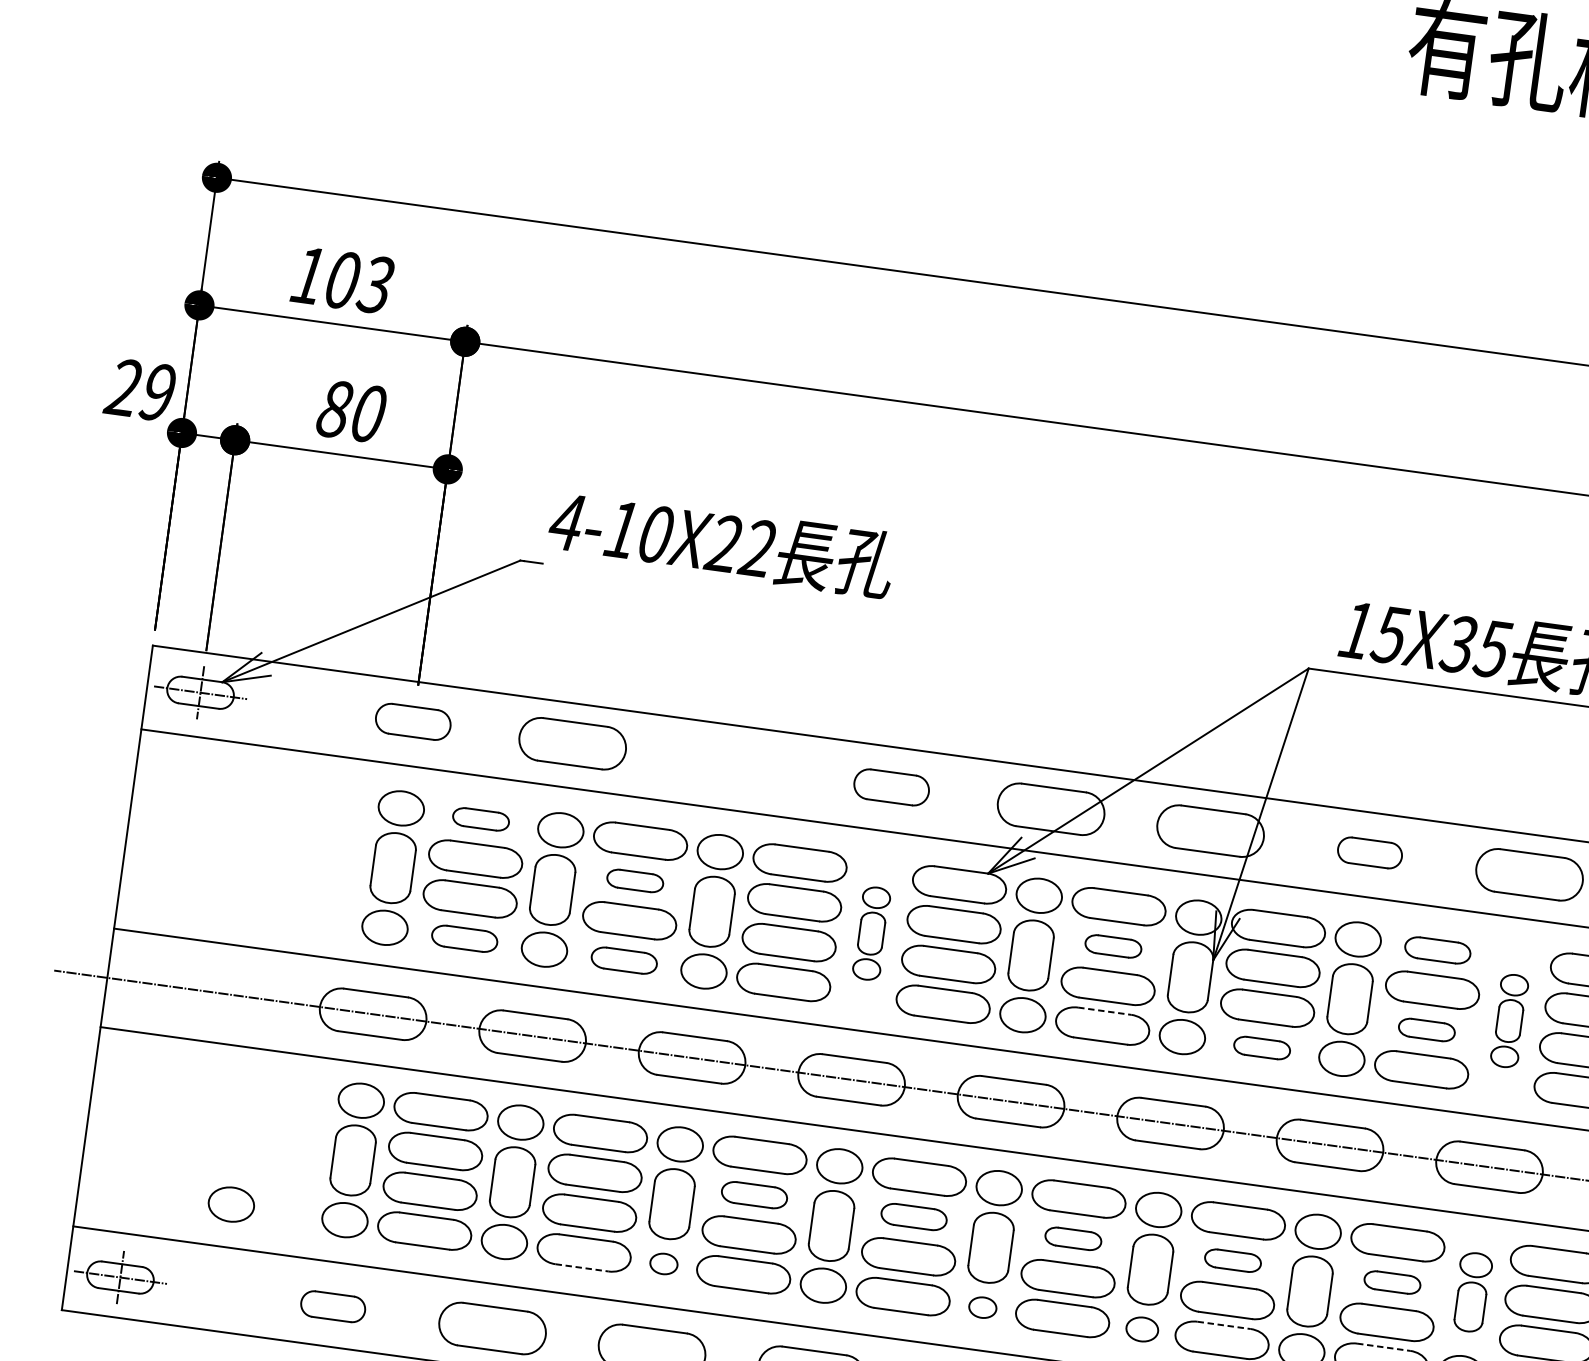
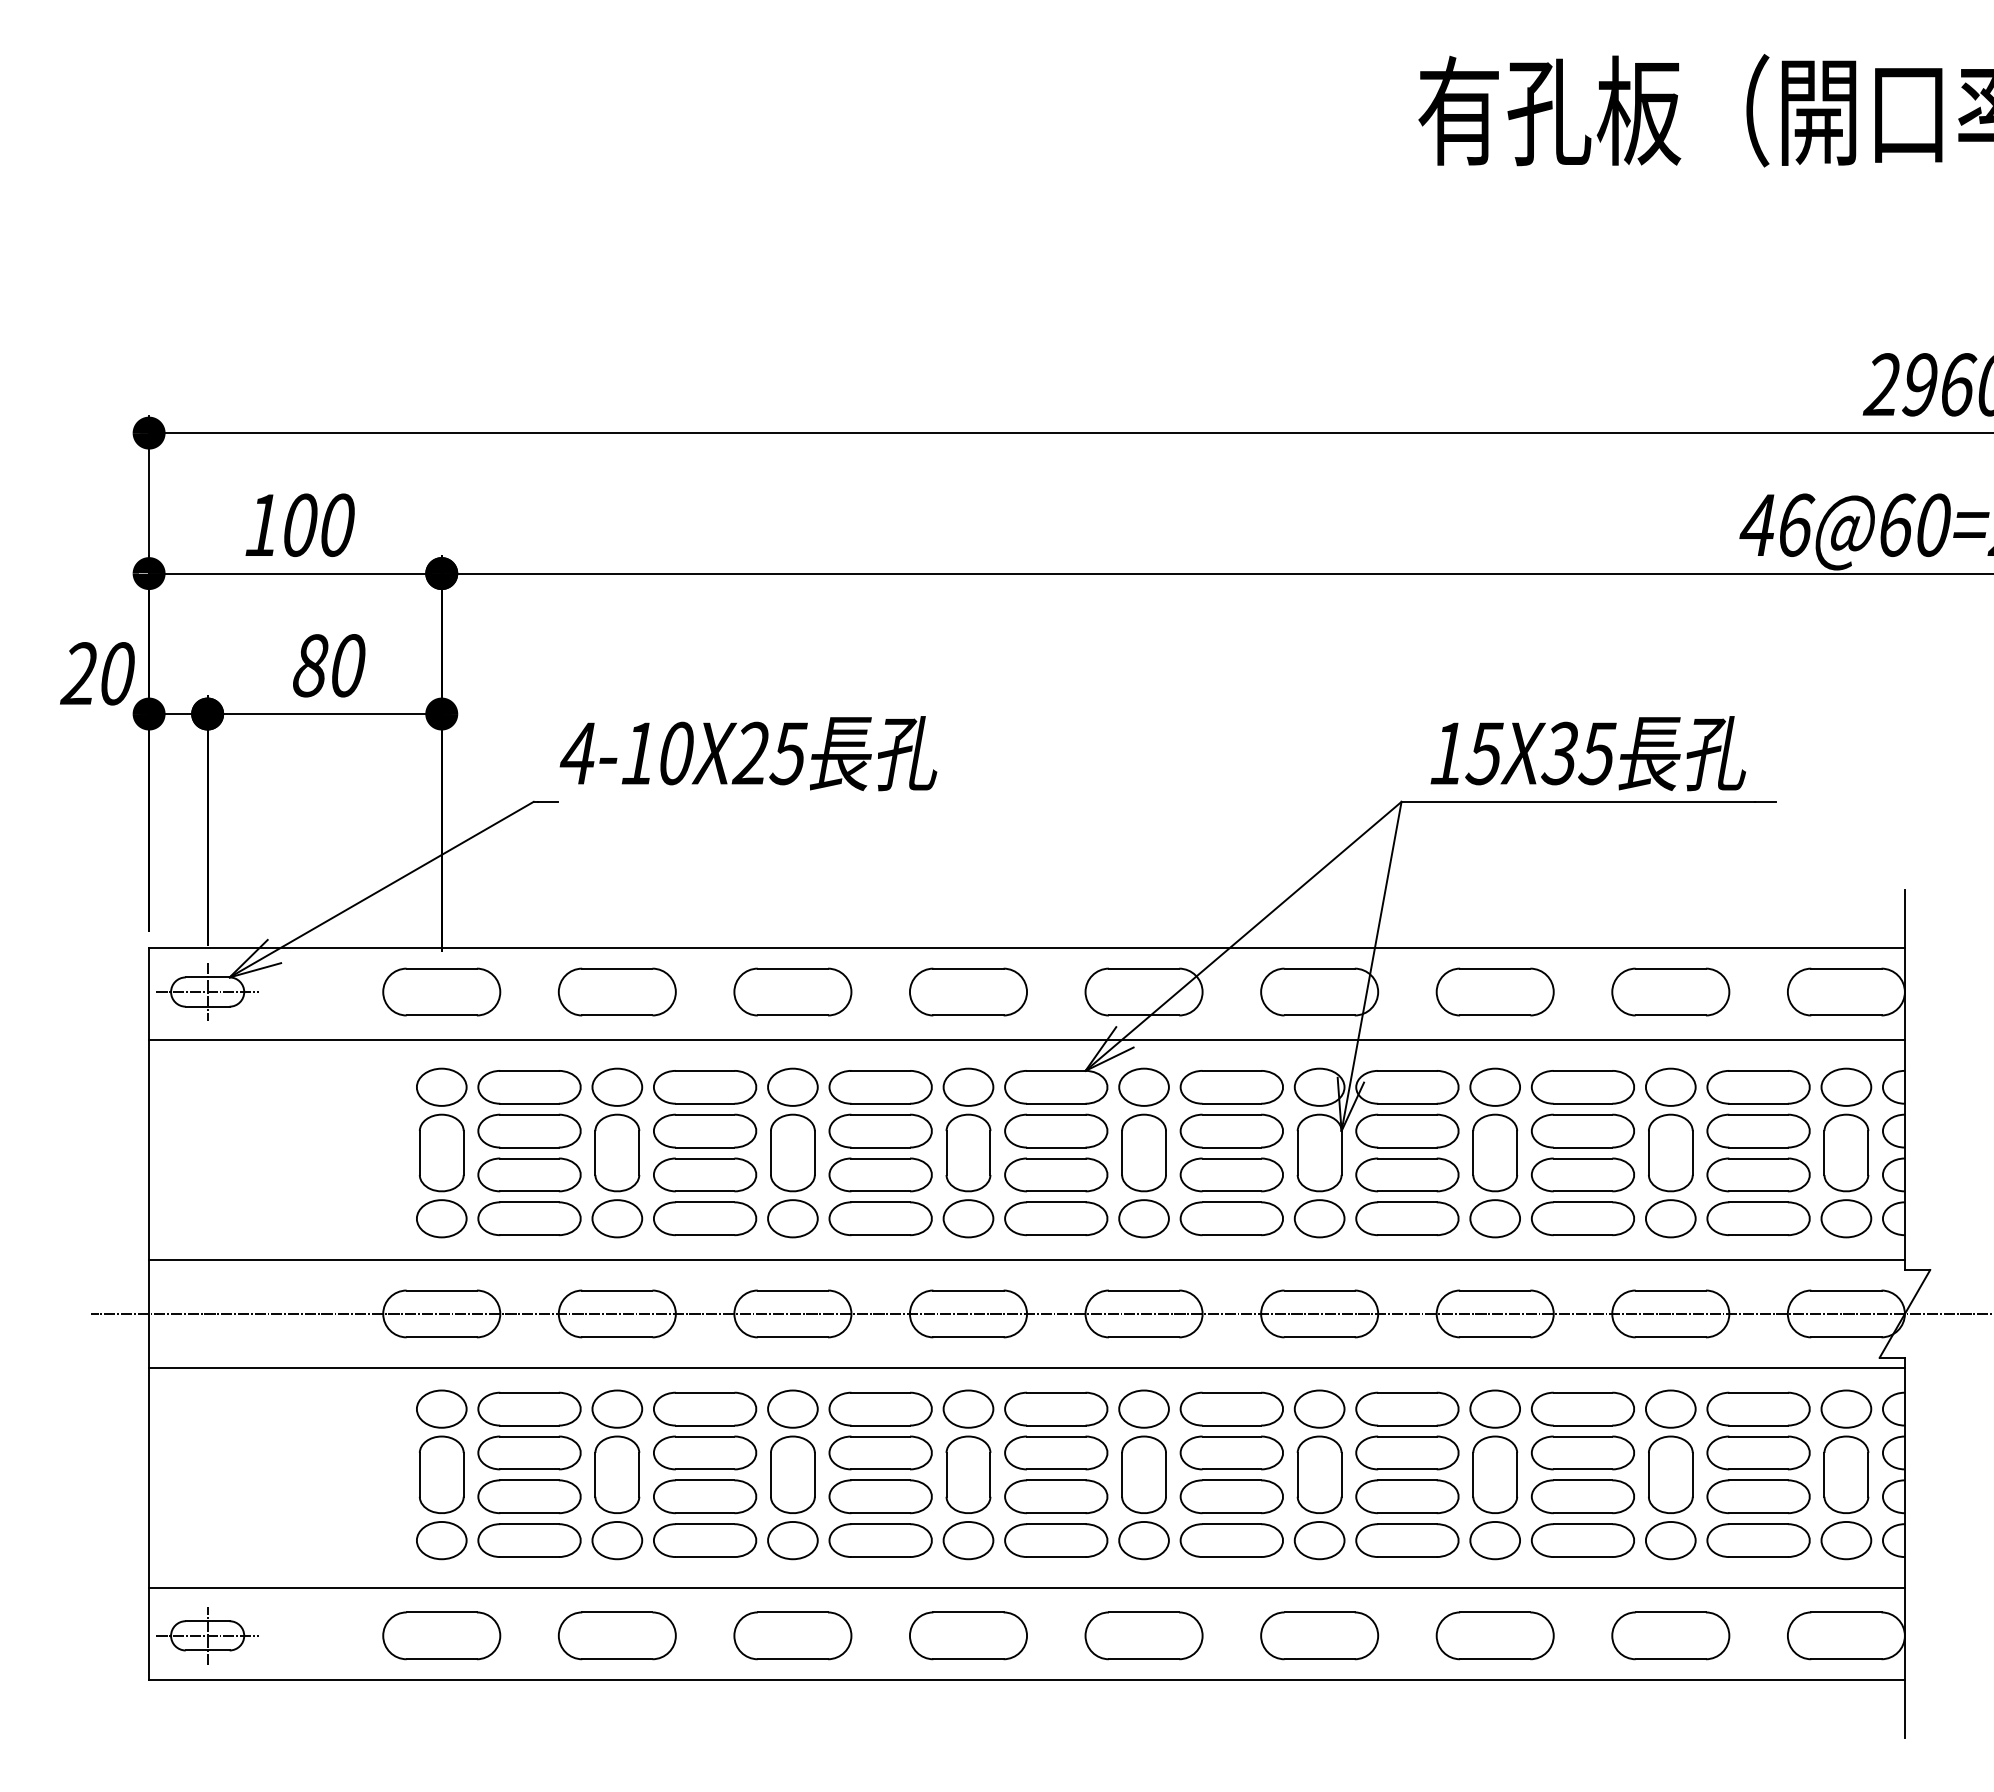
text: (374, 283) -> (335, 524), 103 -> 100
text: (157, 392) -> (116, 673), 29 -> 20
text: (757, 548) -> (788, 753), 4-10X22 -> 4-10X25
part: (413, 721) -> (441, 991), size x1.43
part: (731, 765) -> (792, 991), added
part: (891, 786) -> (968, 991), size x1.43
part: (481, 819) -> (529, 1087), size x1.67
part: (1369, 852) -> (1494, 991), size x1.67
part: (635, 880) -> (705, 1130), size x1.67
part: (871, 933) -> (968, 1152), size x1.67
part: (464, 938) -> (529, 1218), size x1.43
part: (1113, 945) -> (1231, 1130), size x1.67
part: (1437, 950) -> (1582, 1087), size x1.43
part: (624, 960) -> (705, 1218), size x1.43
line: (1105, 1011) -> (1232, 1202), dashed -> solid
part: (1509, 1020) -> (1670, 1152), size x1.67
part: (1426, 1029) -> (1582, 1174), size x1.67
part: (1262, 1047) -> (1407, 1218), size x1.67
part: (754, 1194) -> (880, 1452), size x1.43
part: (231, 1204) -> (316, 1540), removed
part: (914, 1216) -> (1056, 1452), size x1.43
part: (1073, 1238) -> (1231, 1452), size x1.67
part: (1233, 1260) -> (1407, 1452), size x1.67
part: (663, 1263) -> (792, 1540), size x1.67
line: (582, 1268) -> (705, 1557), dashed -> solid
part: (1392, 1282) -> (1582, 1452), size x1.67
part: (1472, 1292) -> (1670, 1451), size x1.43
part: (332, 1306) -> (441, 1635), size x1.67
part: (982, 1307) -> (1143, 1540), size x1.67
line: (1224, 1325) -> (1407, 1524), dashed -> solid
part: (1142, 1329) -> (1319, 1540), size x1.43
line: (1384, 1347) -> (1583, 1524), dashed -> solid

